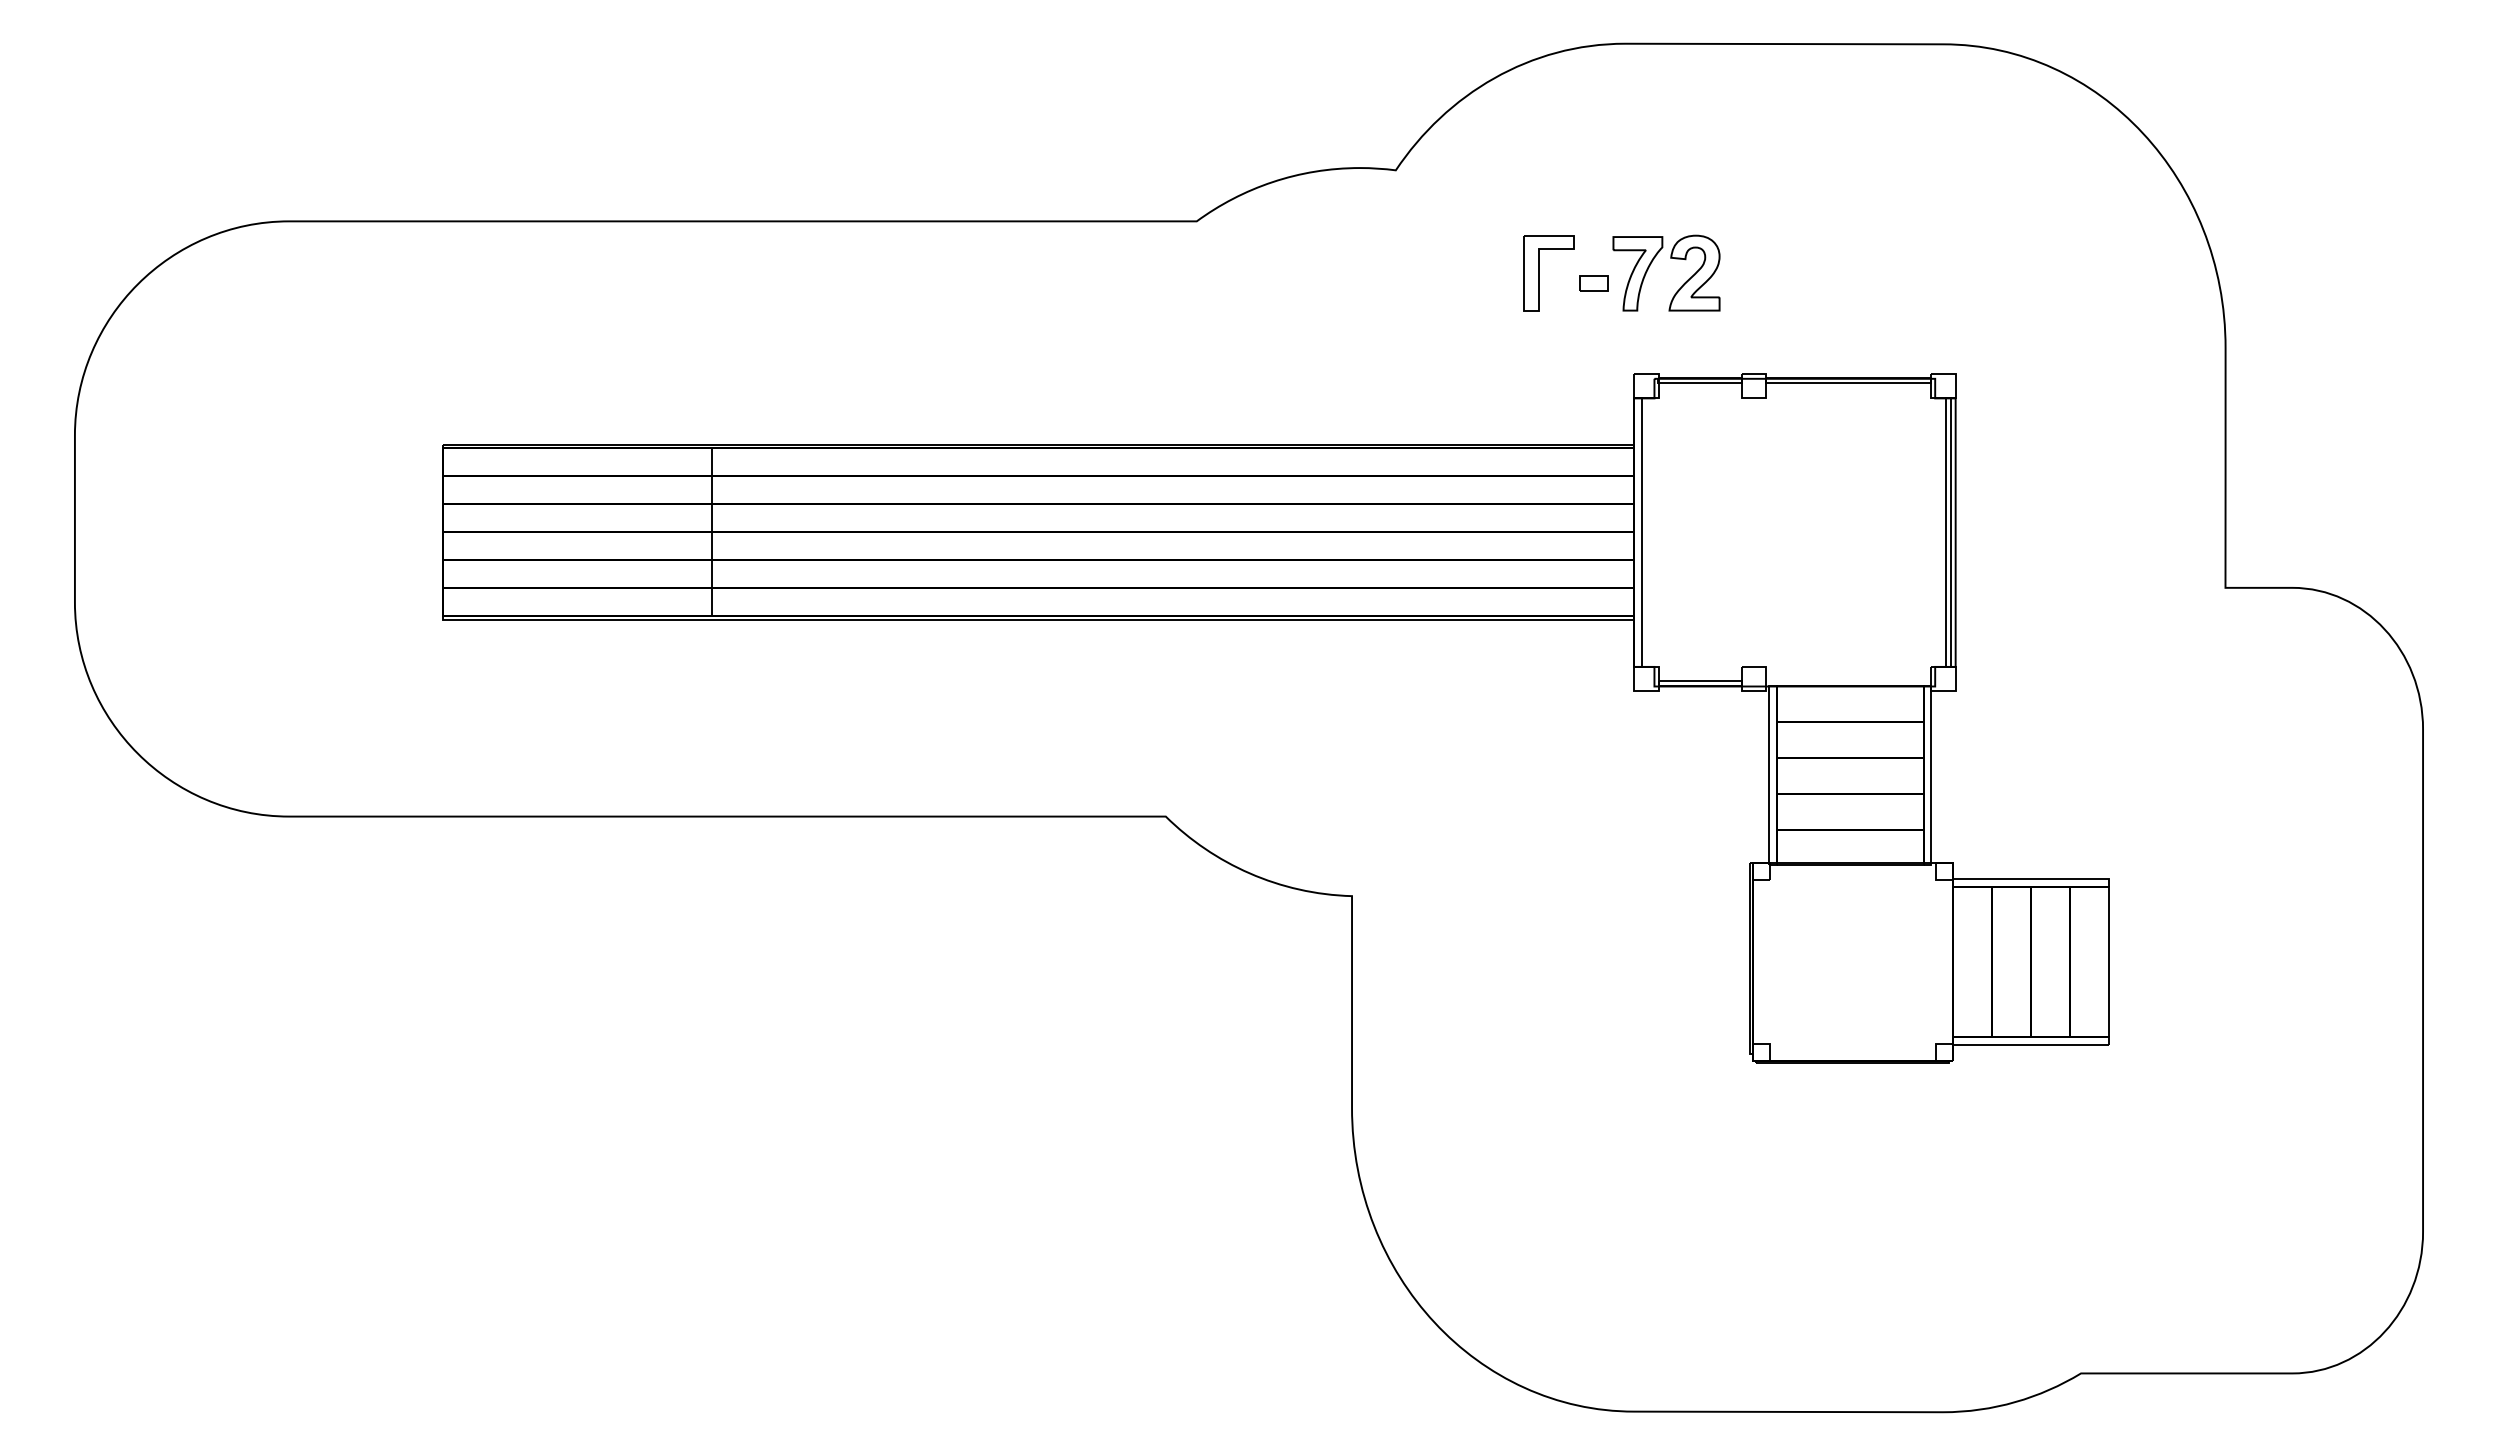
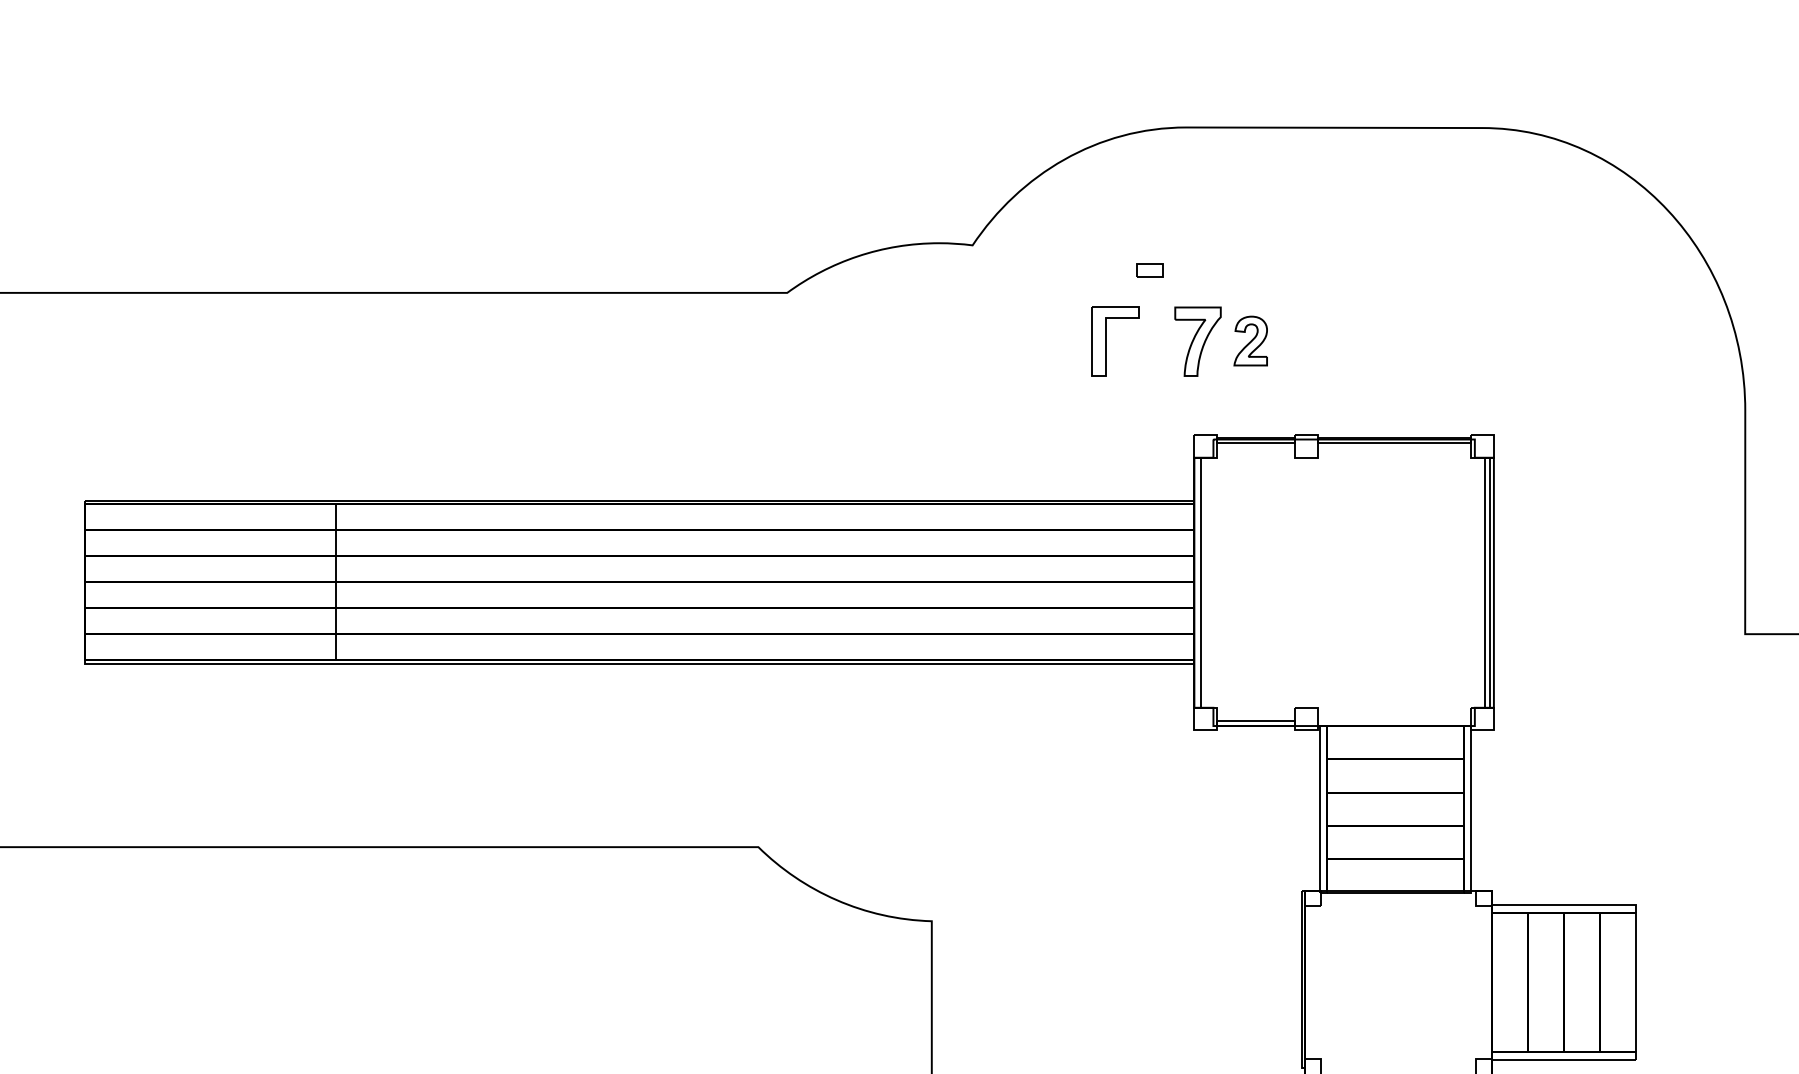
part: (1694, 272) -> (1250, 340), size x0.7
part: (1593, 283) -> (1149, 270), moved

